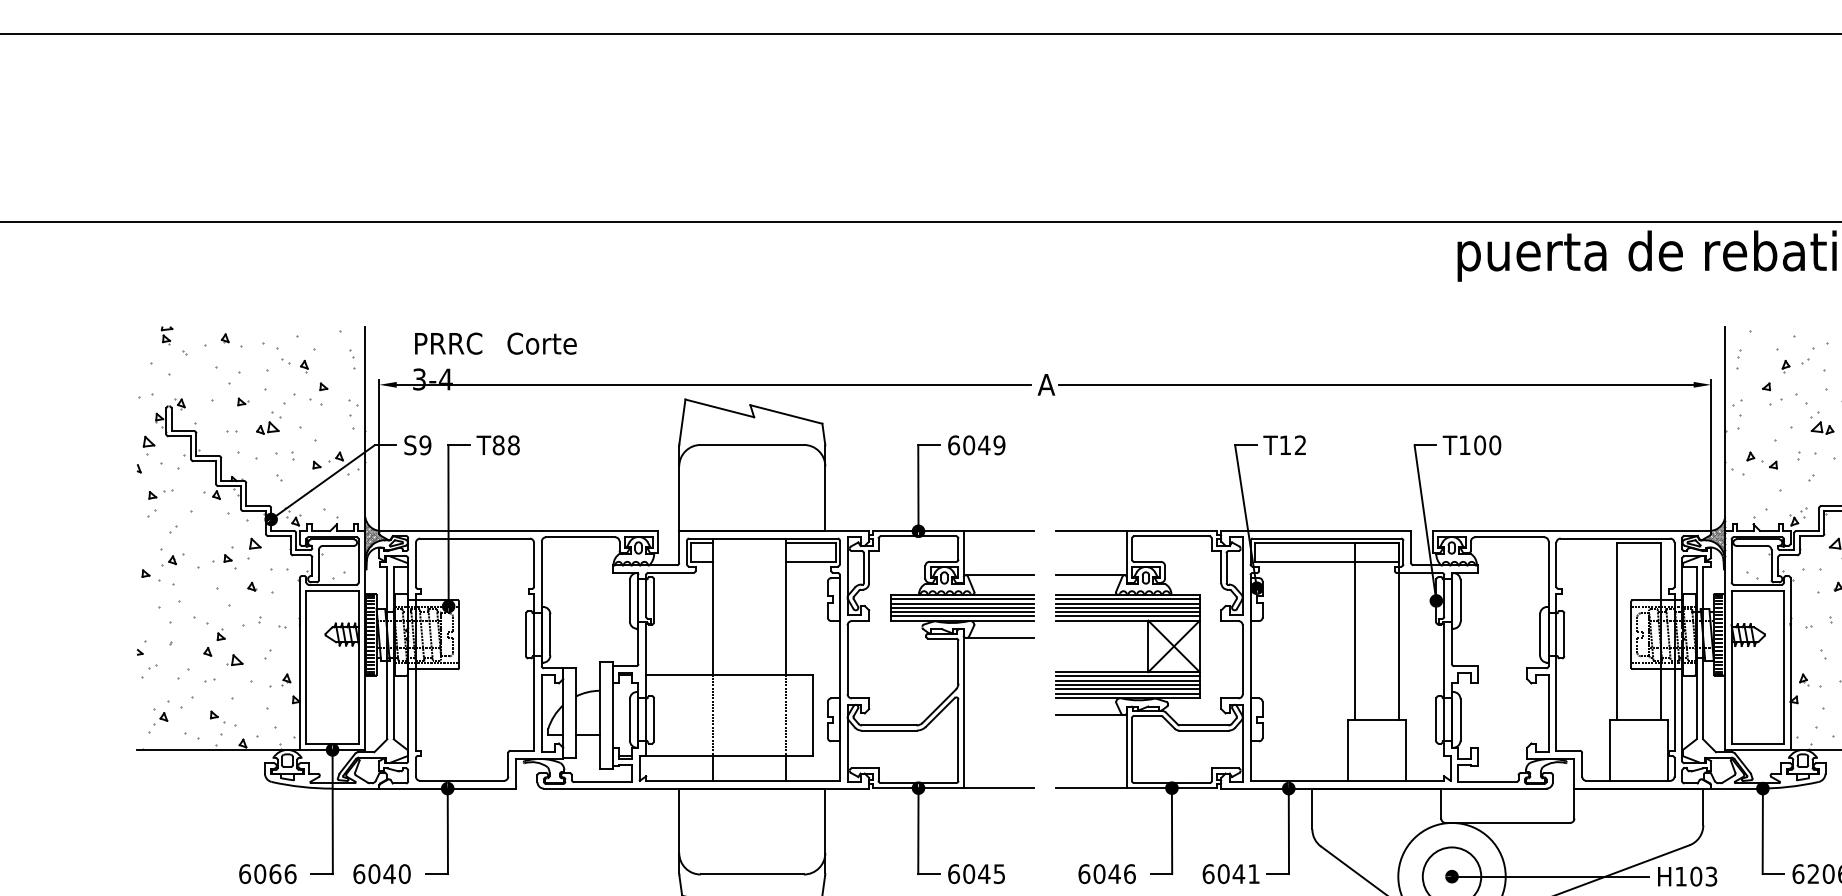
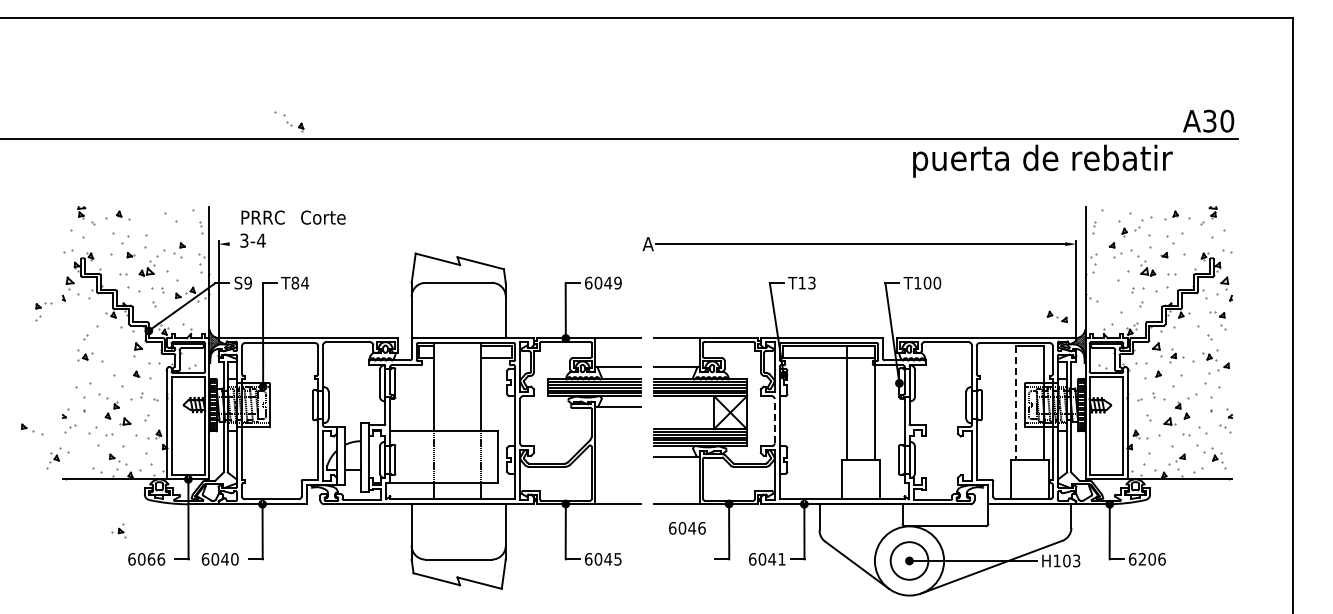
part: (286, 357) -> (289, 121), moved
line: (713, 385) -> (433, 244), removed
text: (514, 444) -> (305, 282), T88 -> T84
text: (1299, 445) -> (811, 283), T12 -> T13
part: (1760, 459) -> (1056, 316), moved
part: (160, 503) -> (43, 311), moved
part: (224, 557) -> (118, 530), moved
part: (158, 577) -> (32, 429), moved
line: (1616, 632) -> (1015, 403), solid -> dashed
line: (1242, 658) -> (774, 420), solid -> dashed
part: (165, 717) -> (57, 458), moved
text: (1107, 874) -> (687, 528), moved

